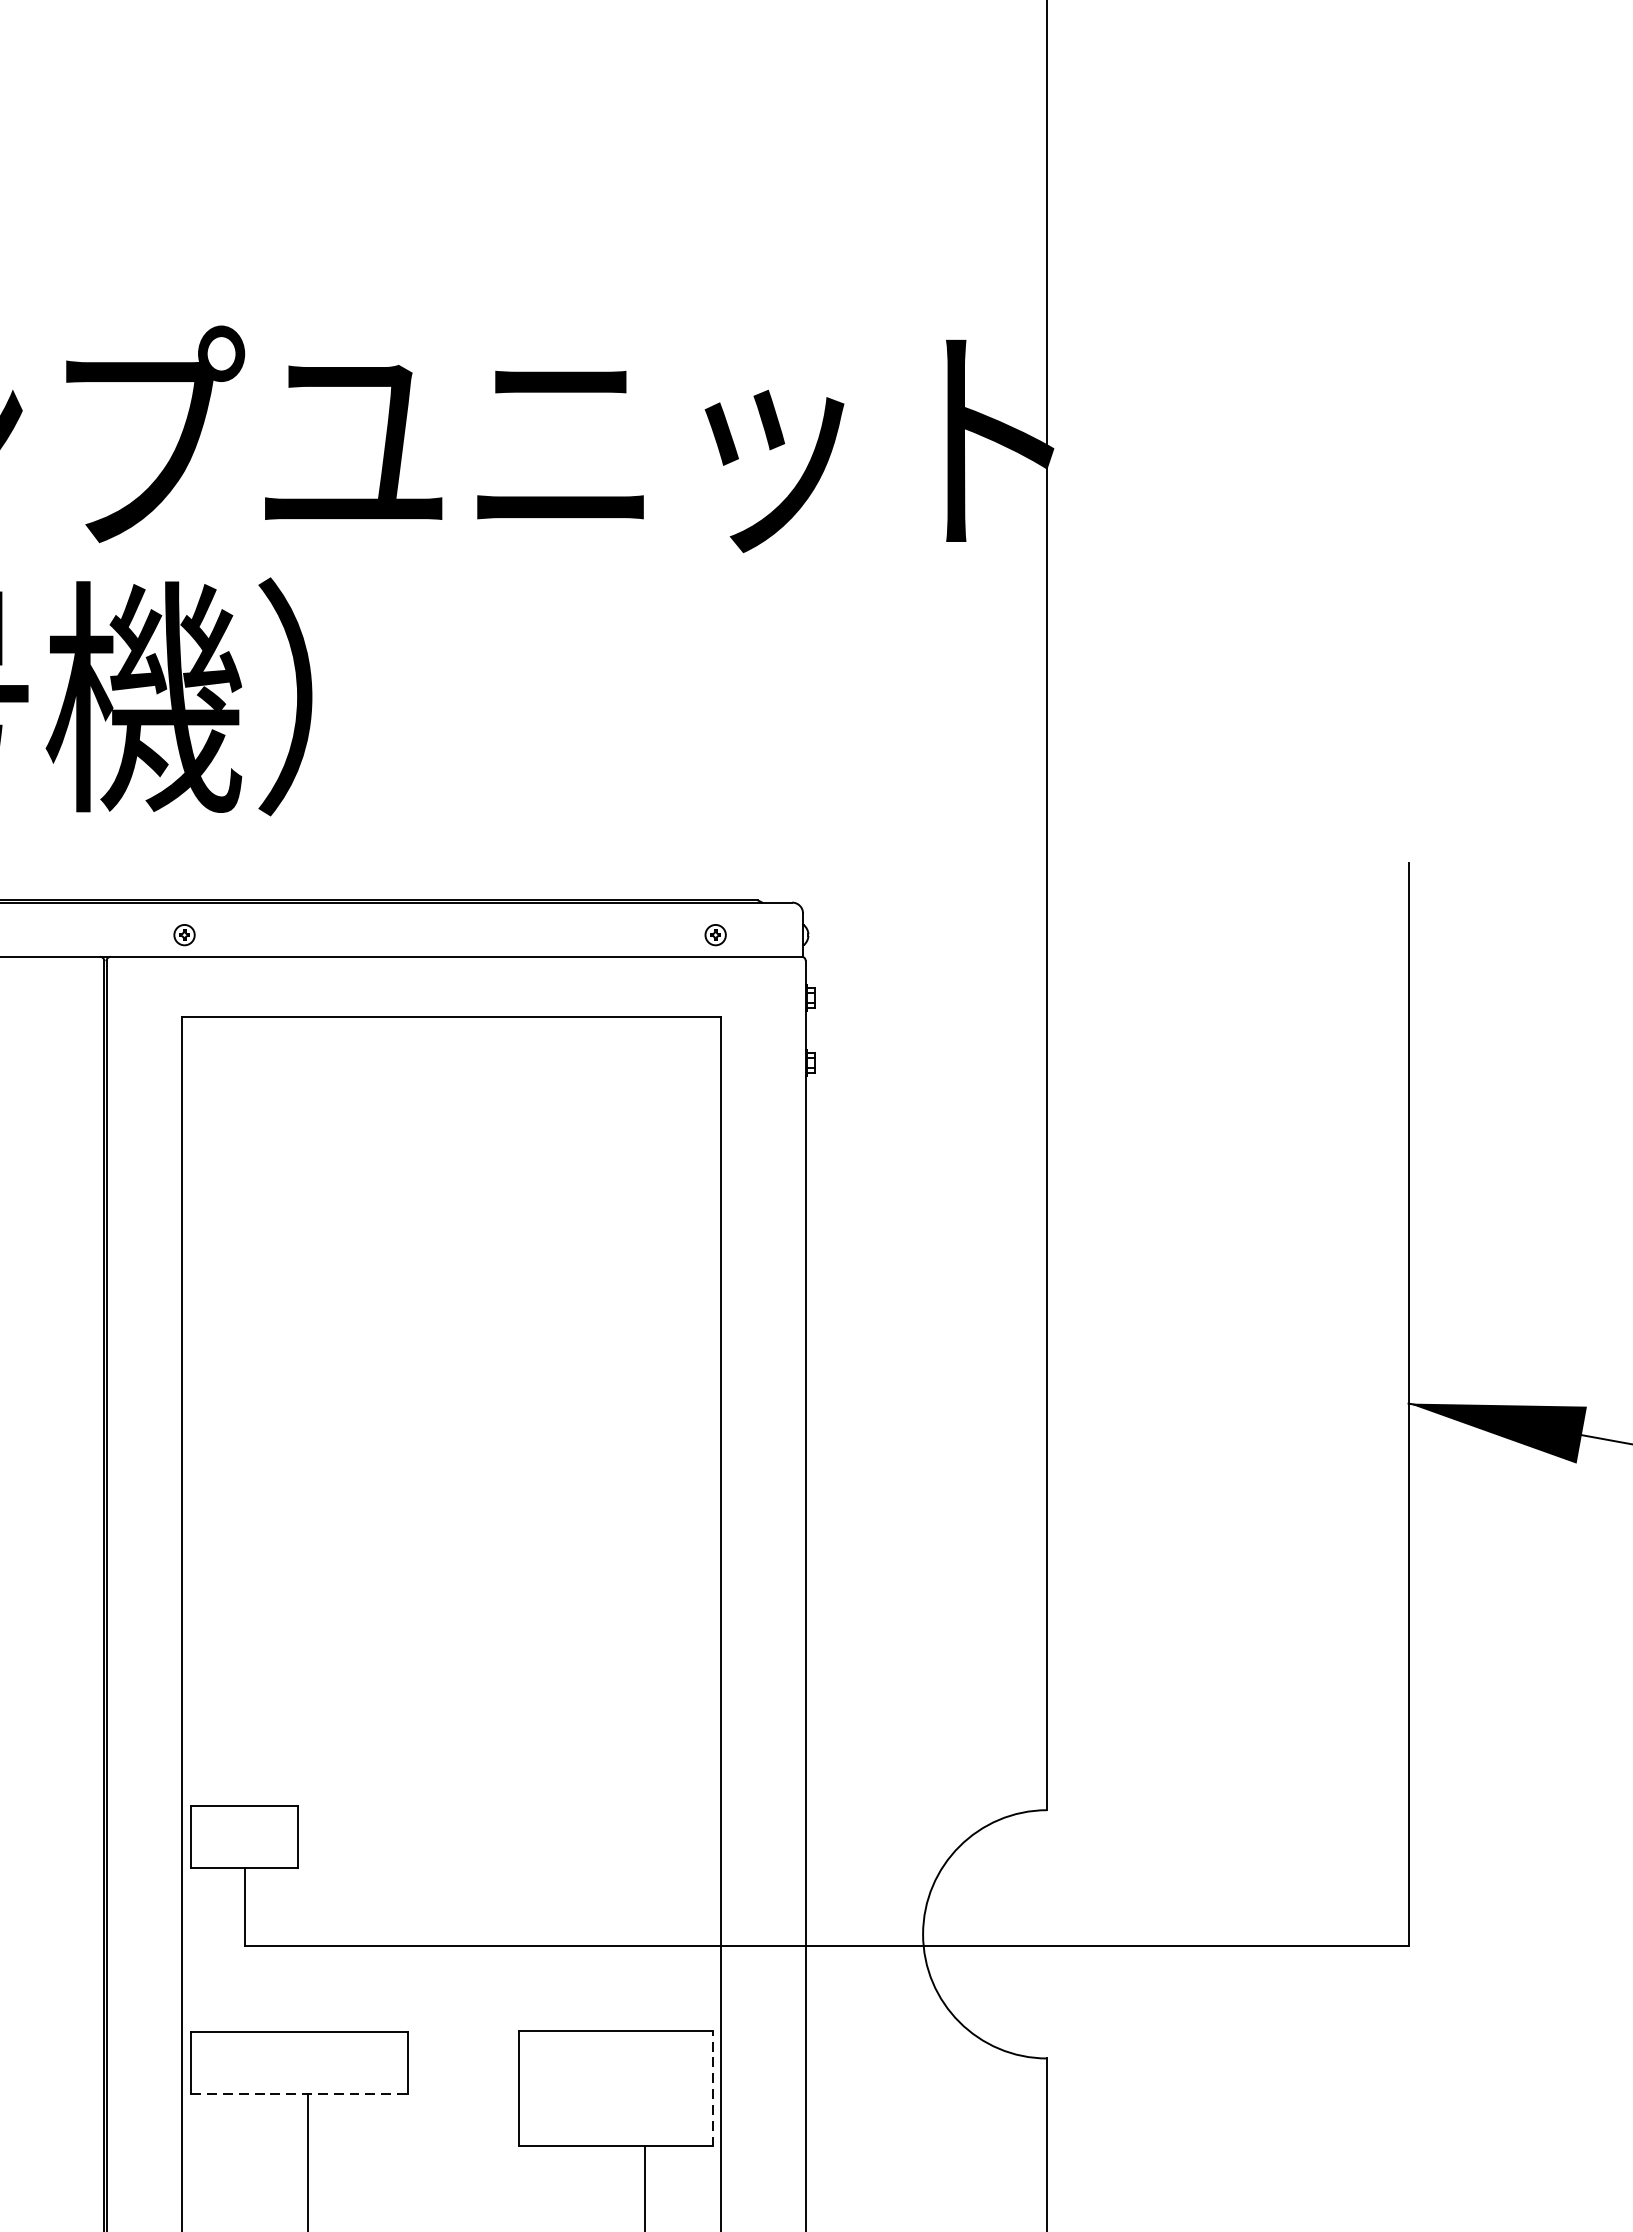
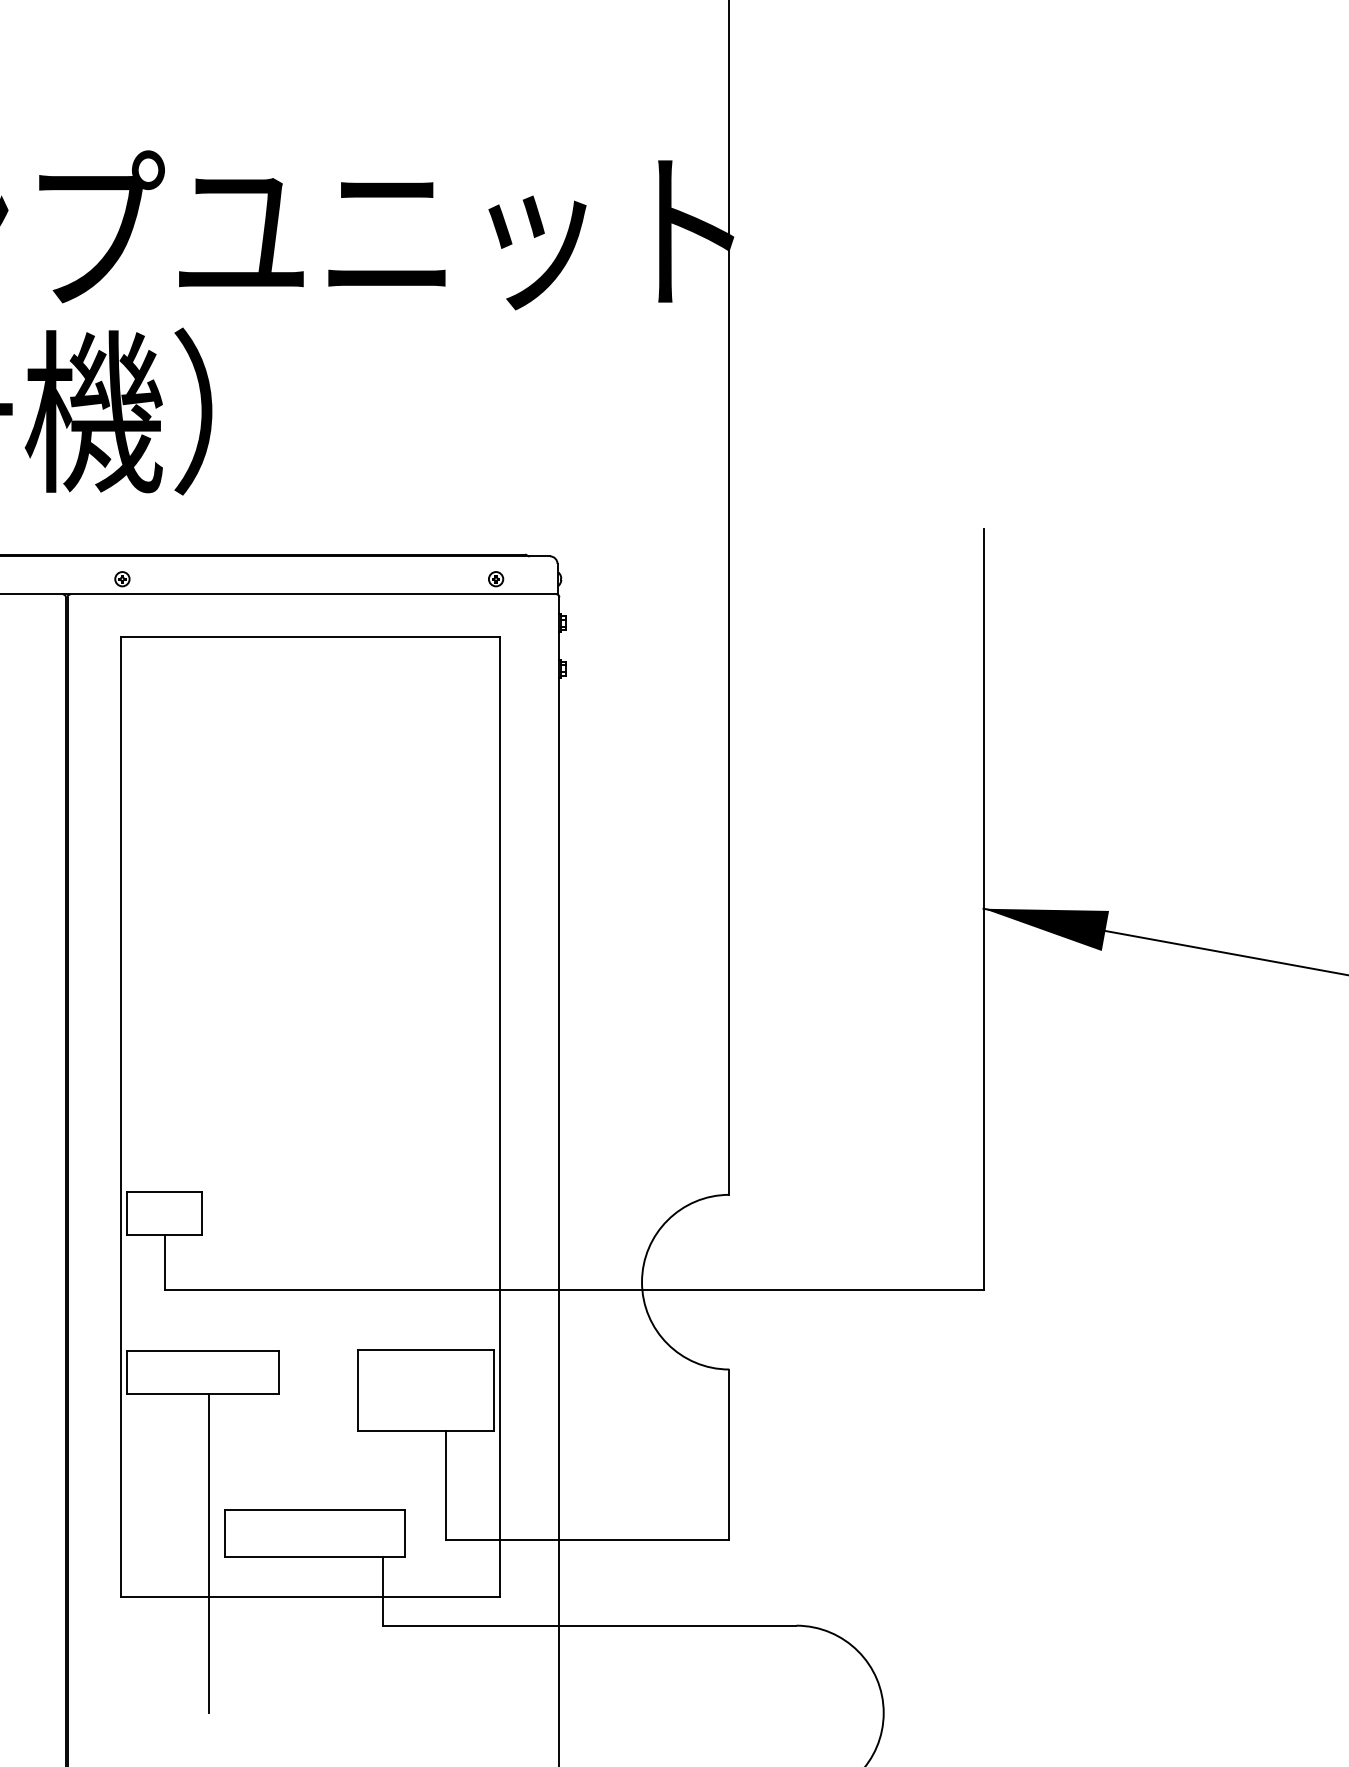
line: (711, 2088) -> (493, 1390), dashed -> solid
line: (299, 2093) -> (203, 1394), dashed -> solid

